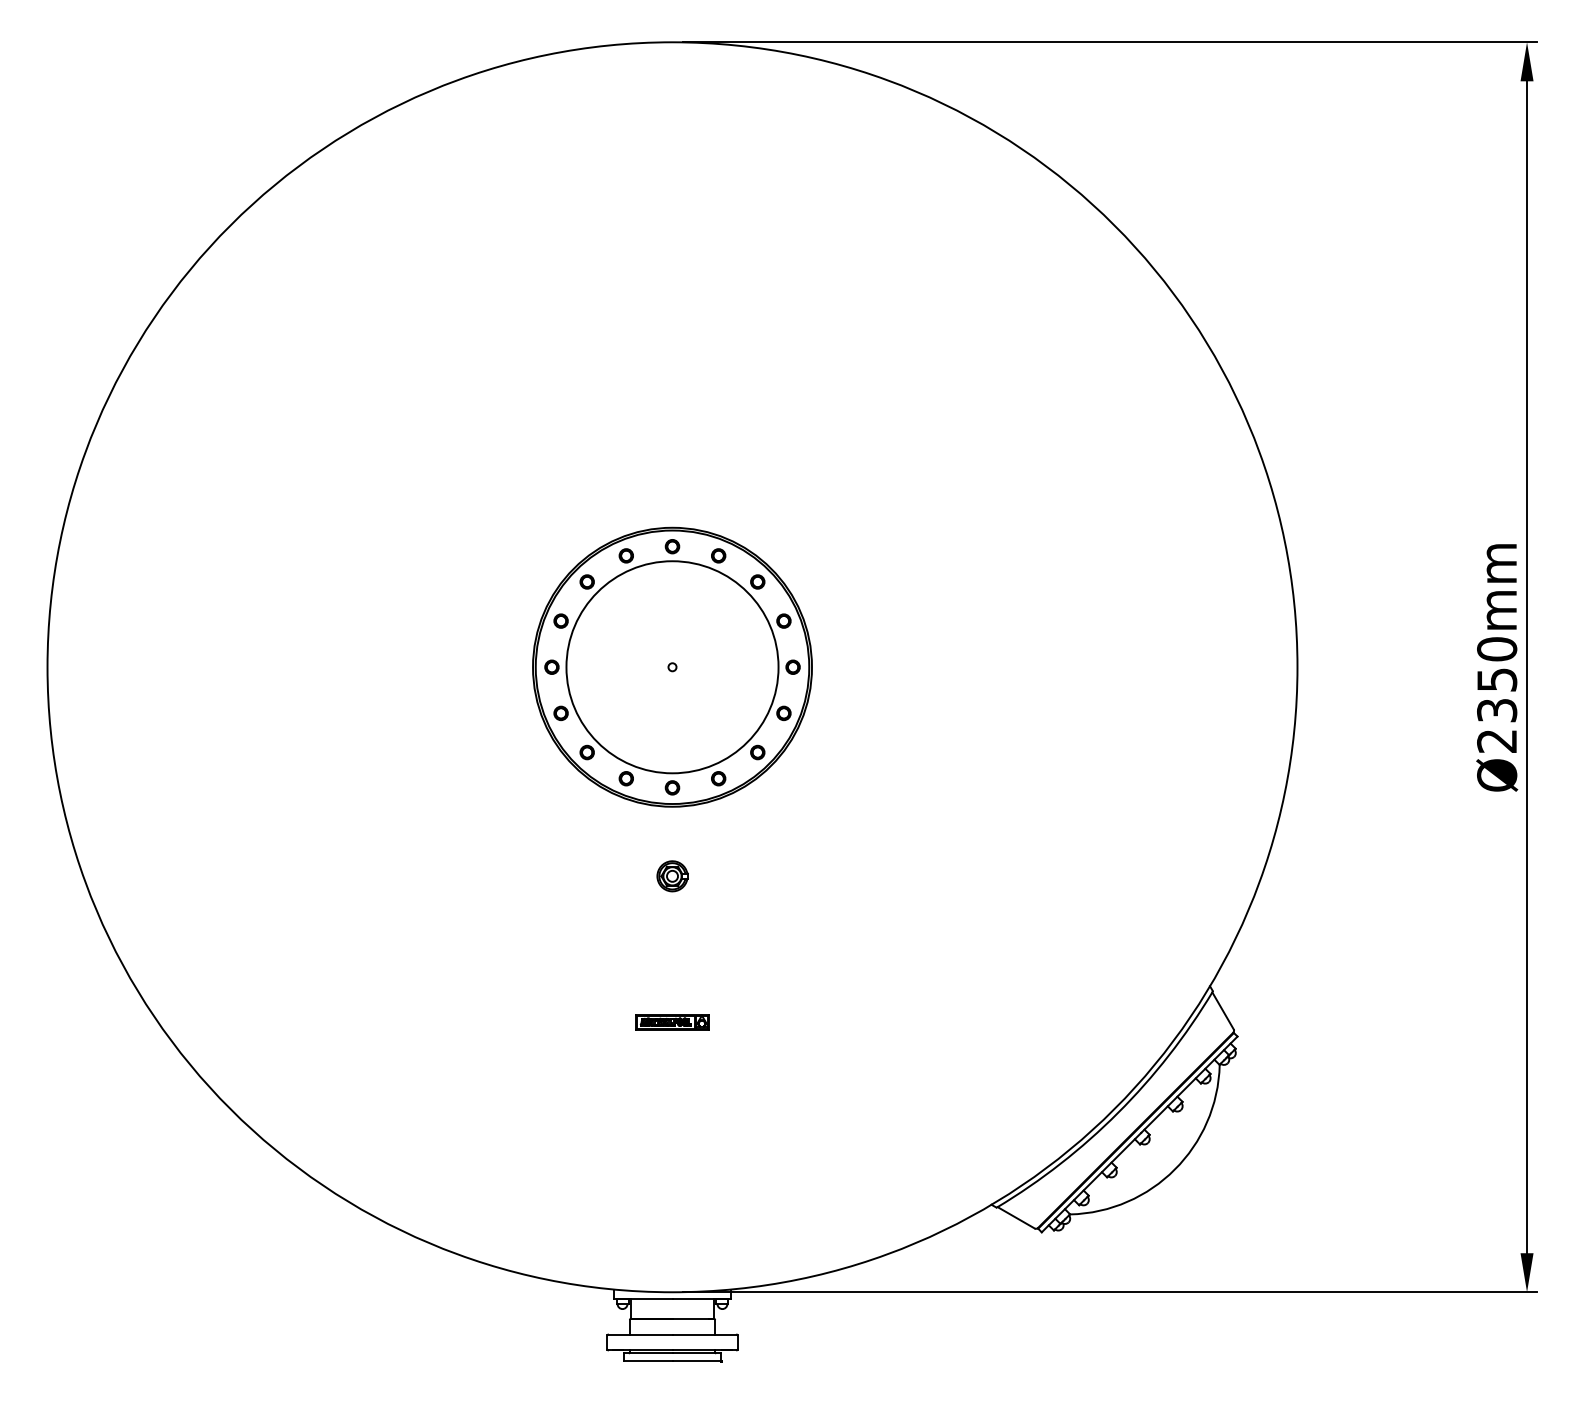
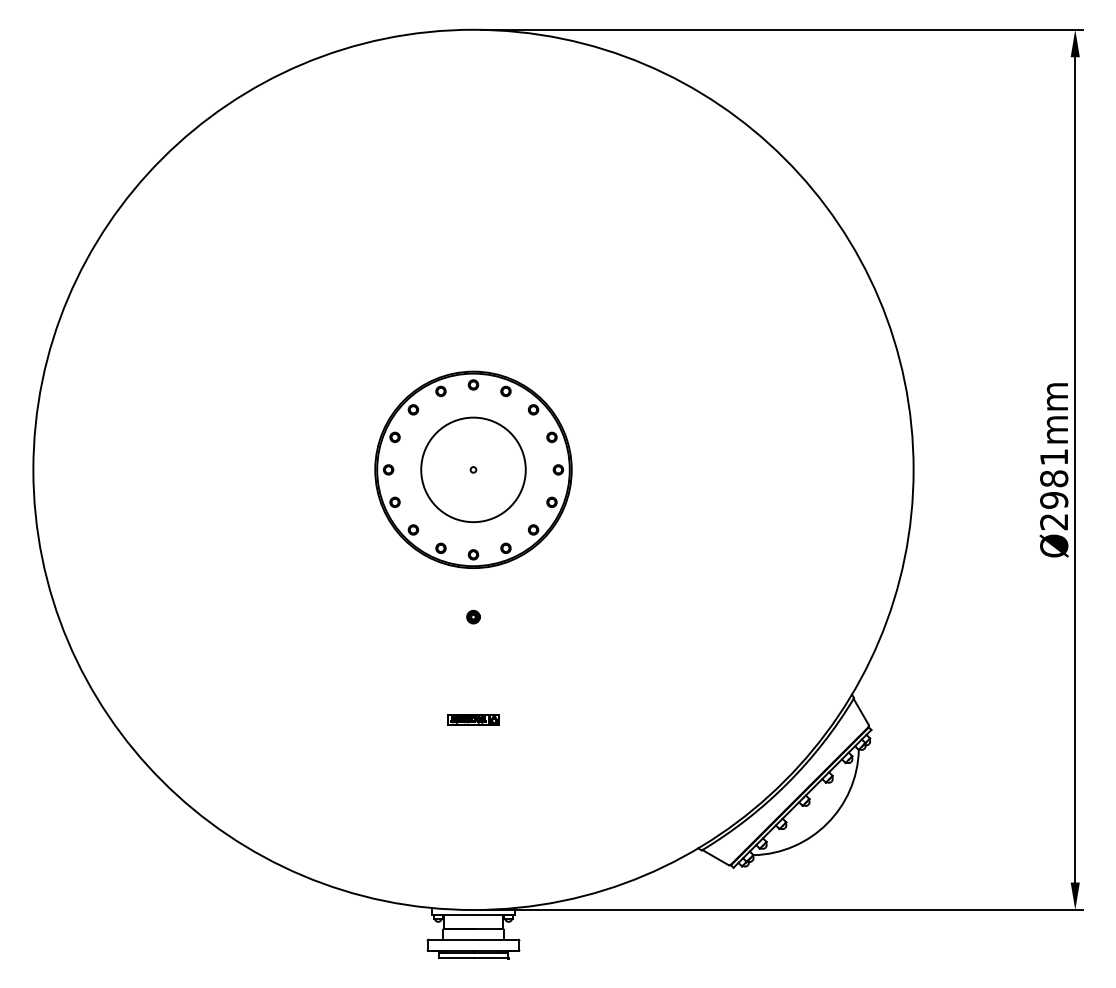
circle: (672, 667) -> (473, 470), size x0.7
text: (1497, 679) -> (1054, 478), Ø2350mm -> Ø2981mm
part: (672, 876) -> (473, 617), size x0.6

